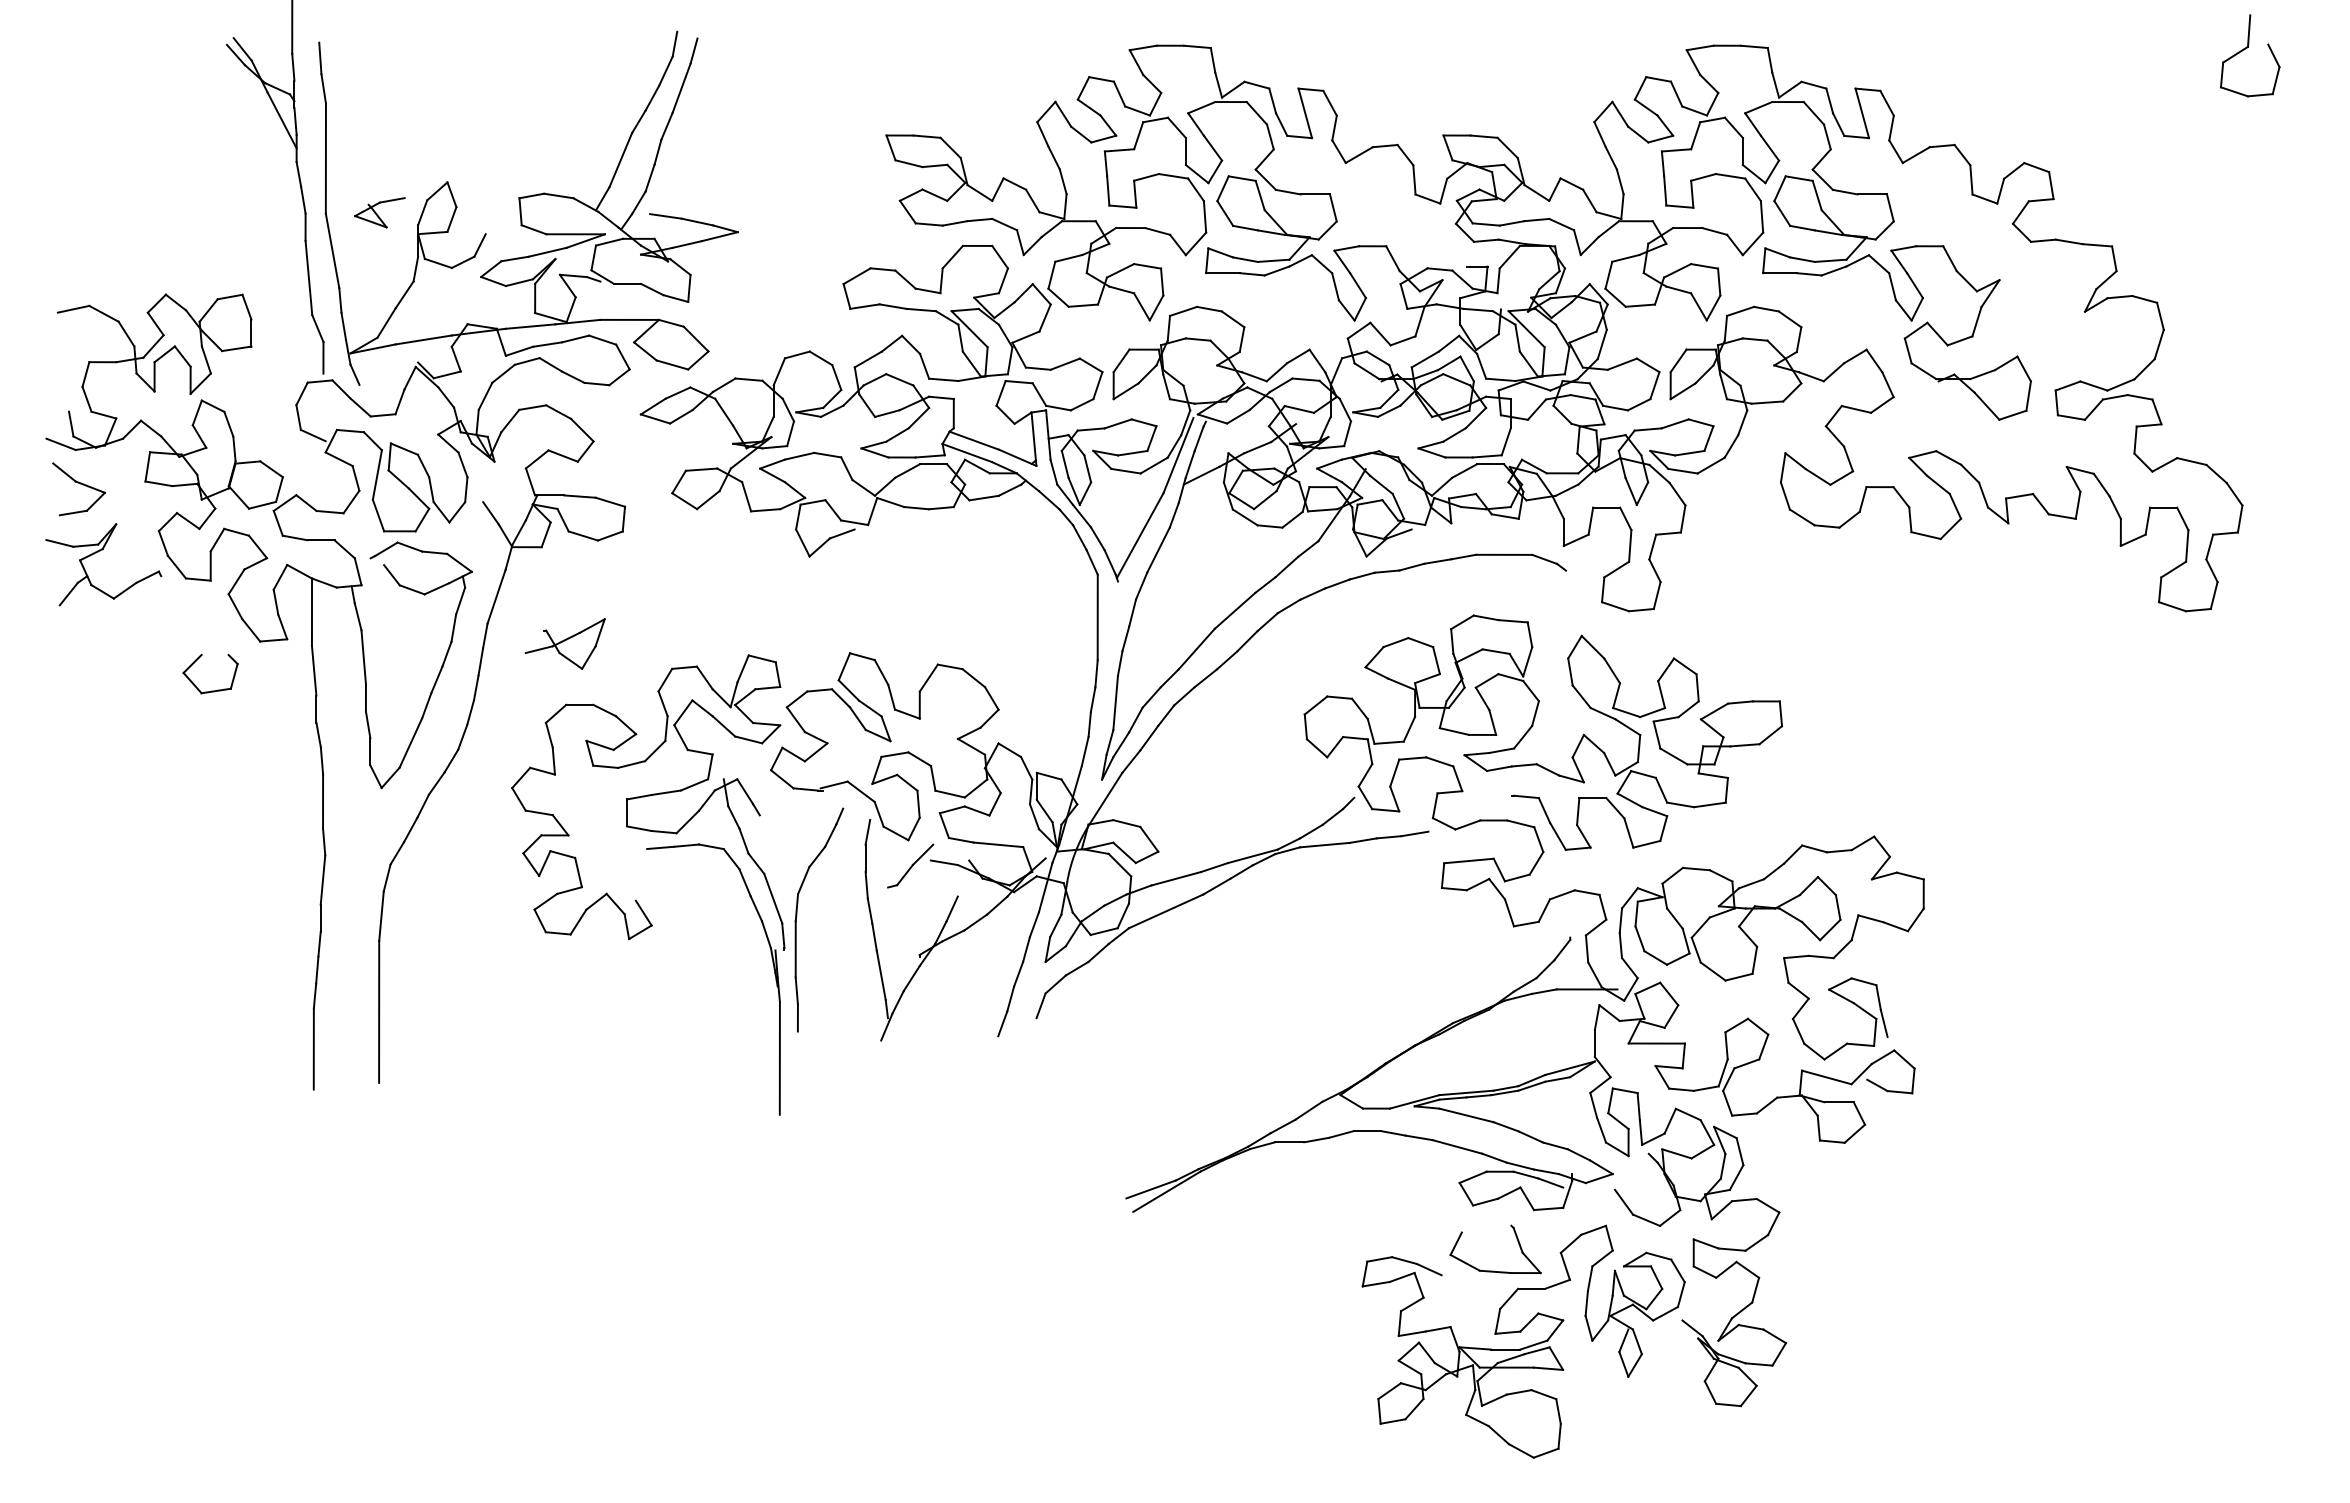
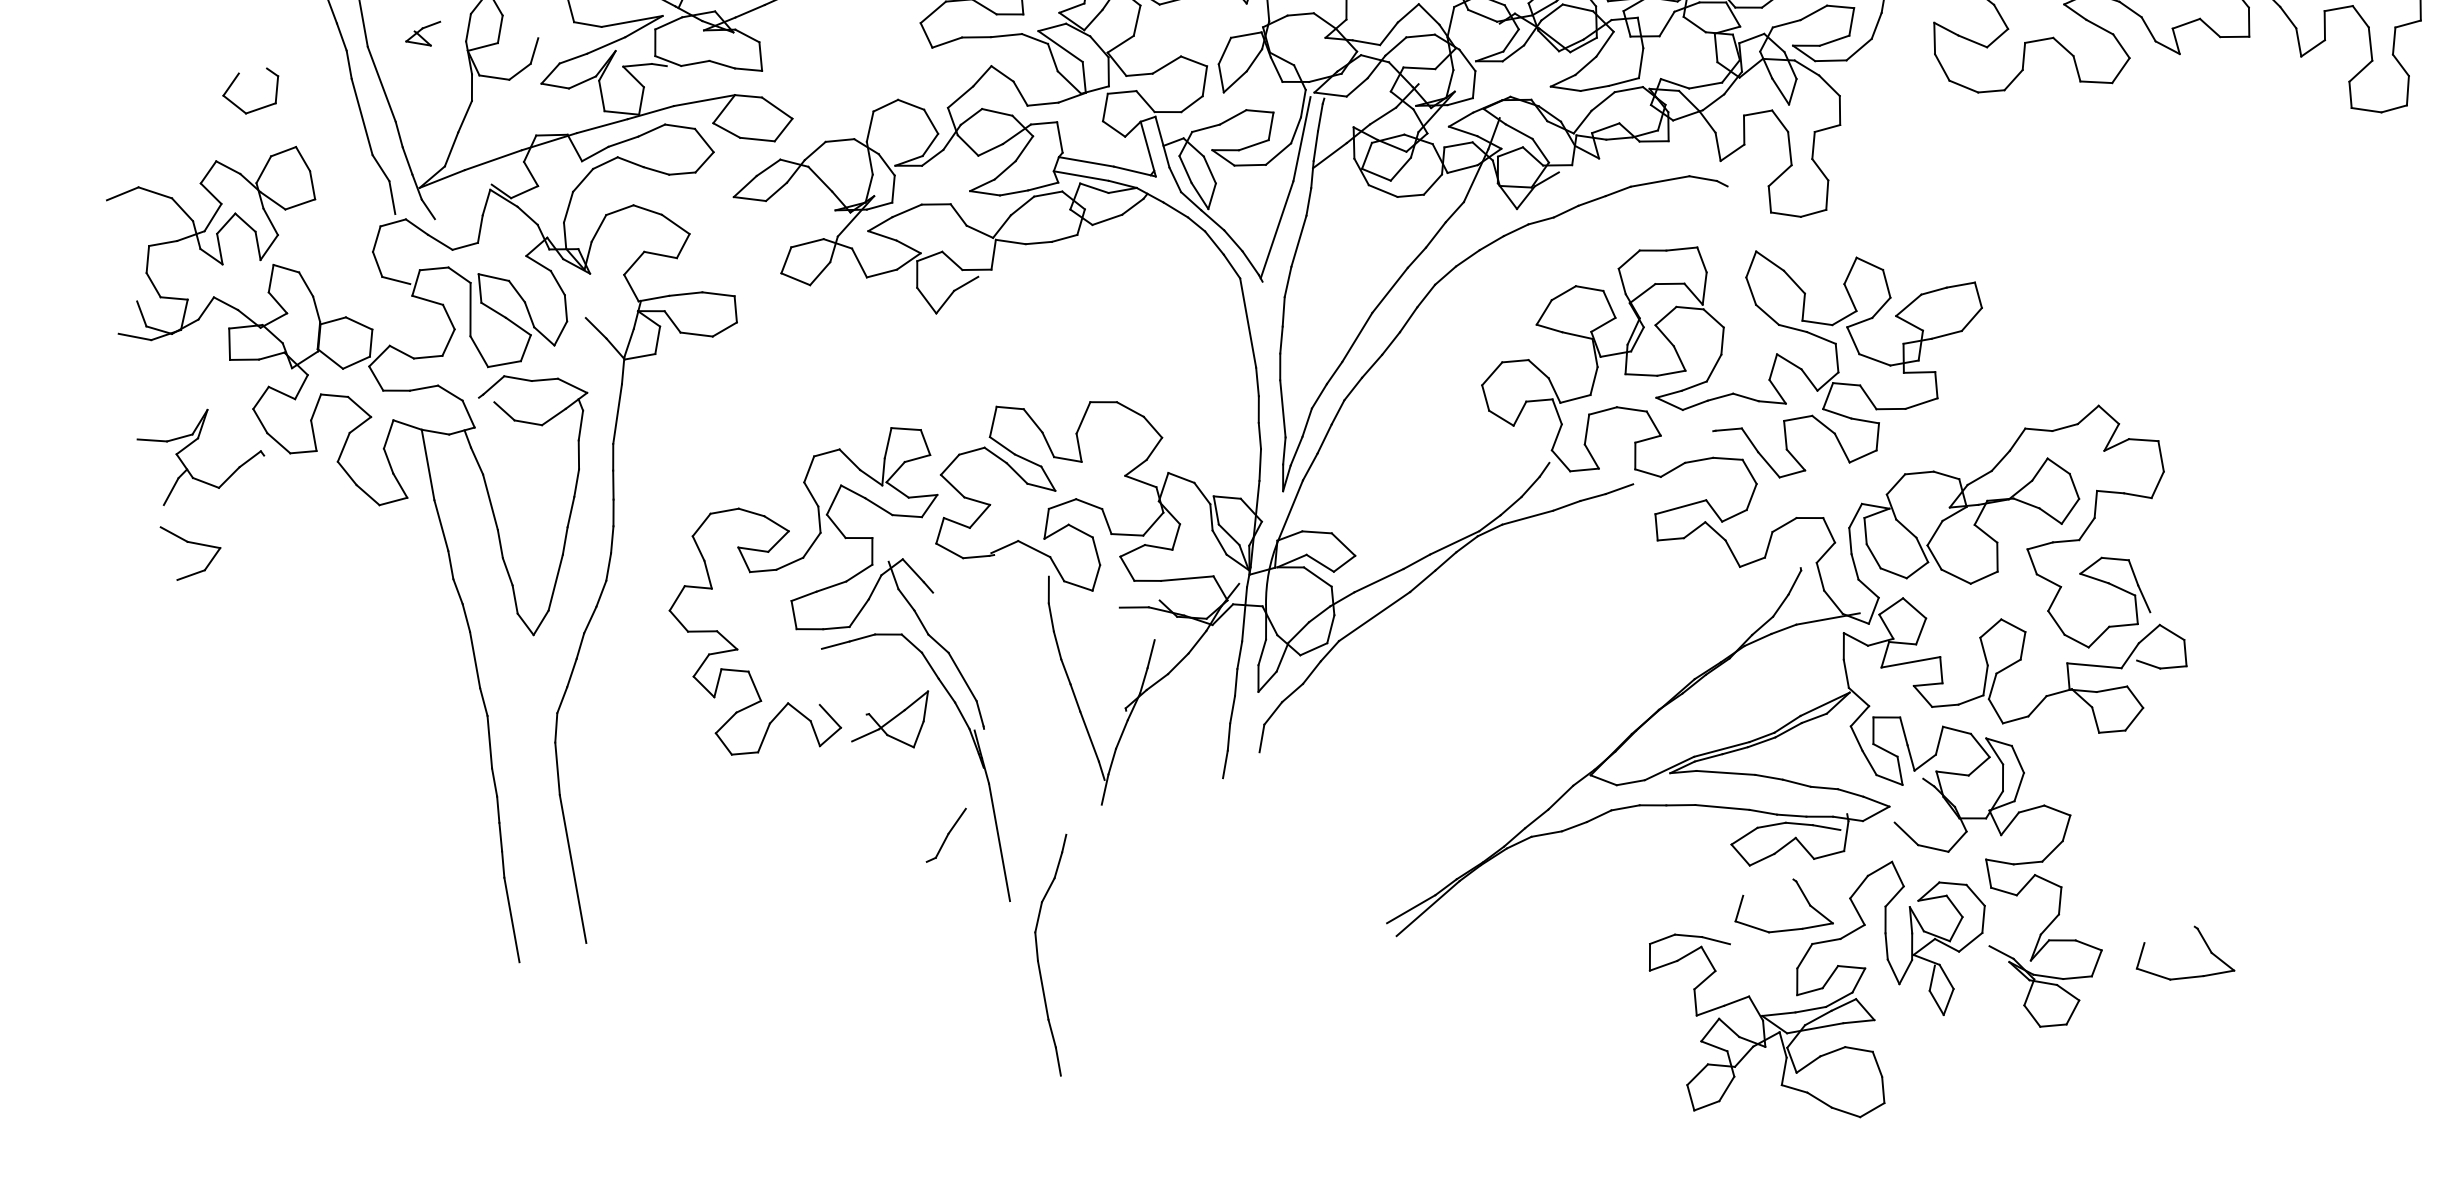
part: (379, 212) -> (423, 35), size x0.7
part: (79, 489) -> (193, 549), moved
part: (564, 643) -> (890, 724), moved
part: (211, 690) -> (255, 108), moved
part: (910, 865) -> (946, 834), moved
part: (797, 916) -> (1038, 955), moved
part: (1859, 1381) -> (2185, 976), added

